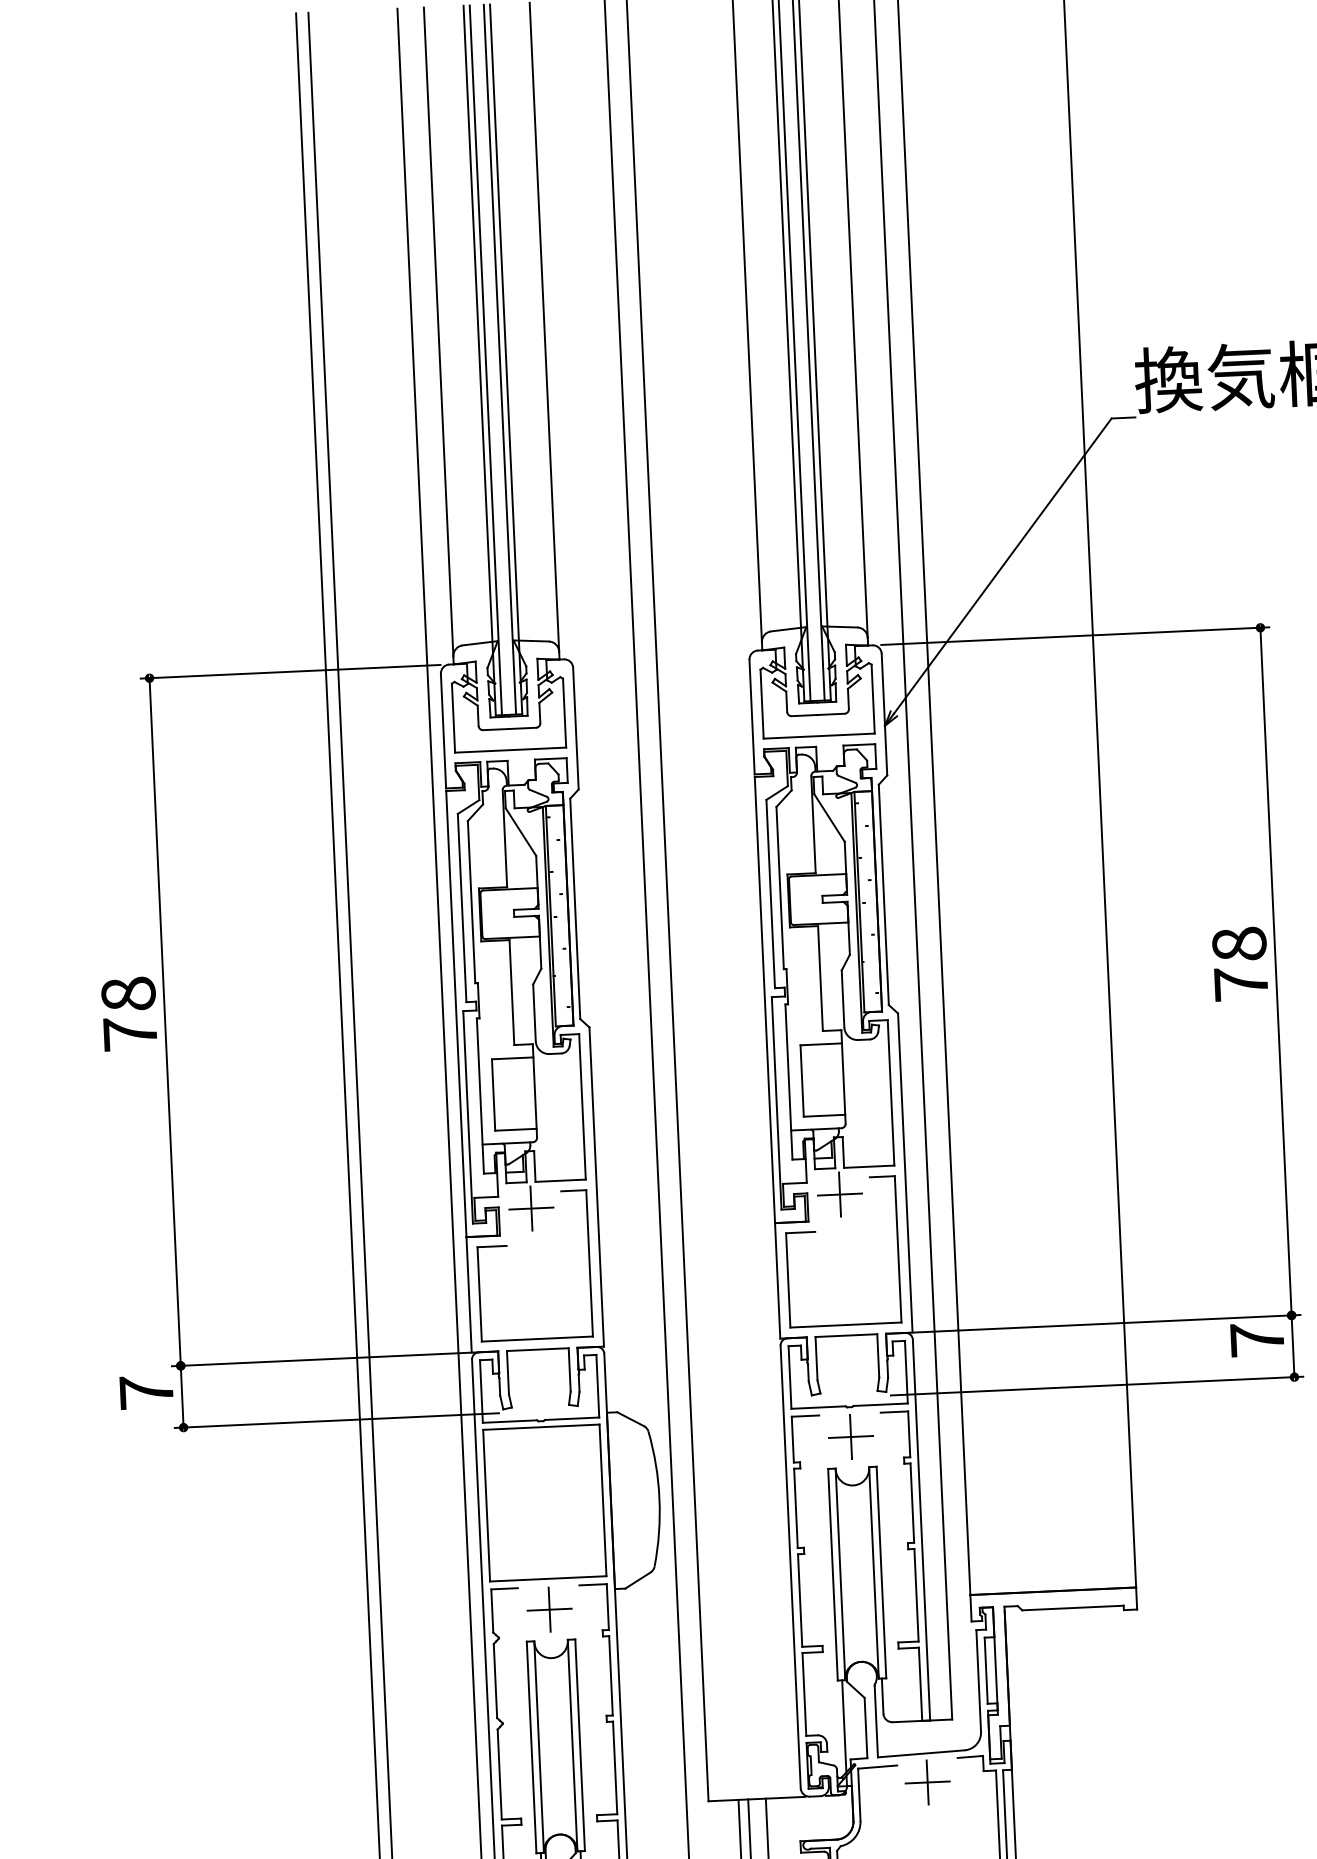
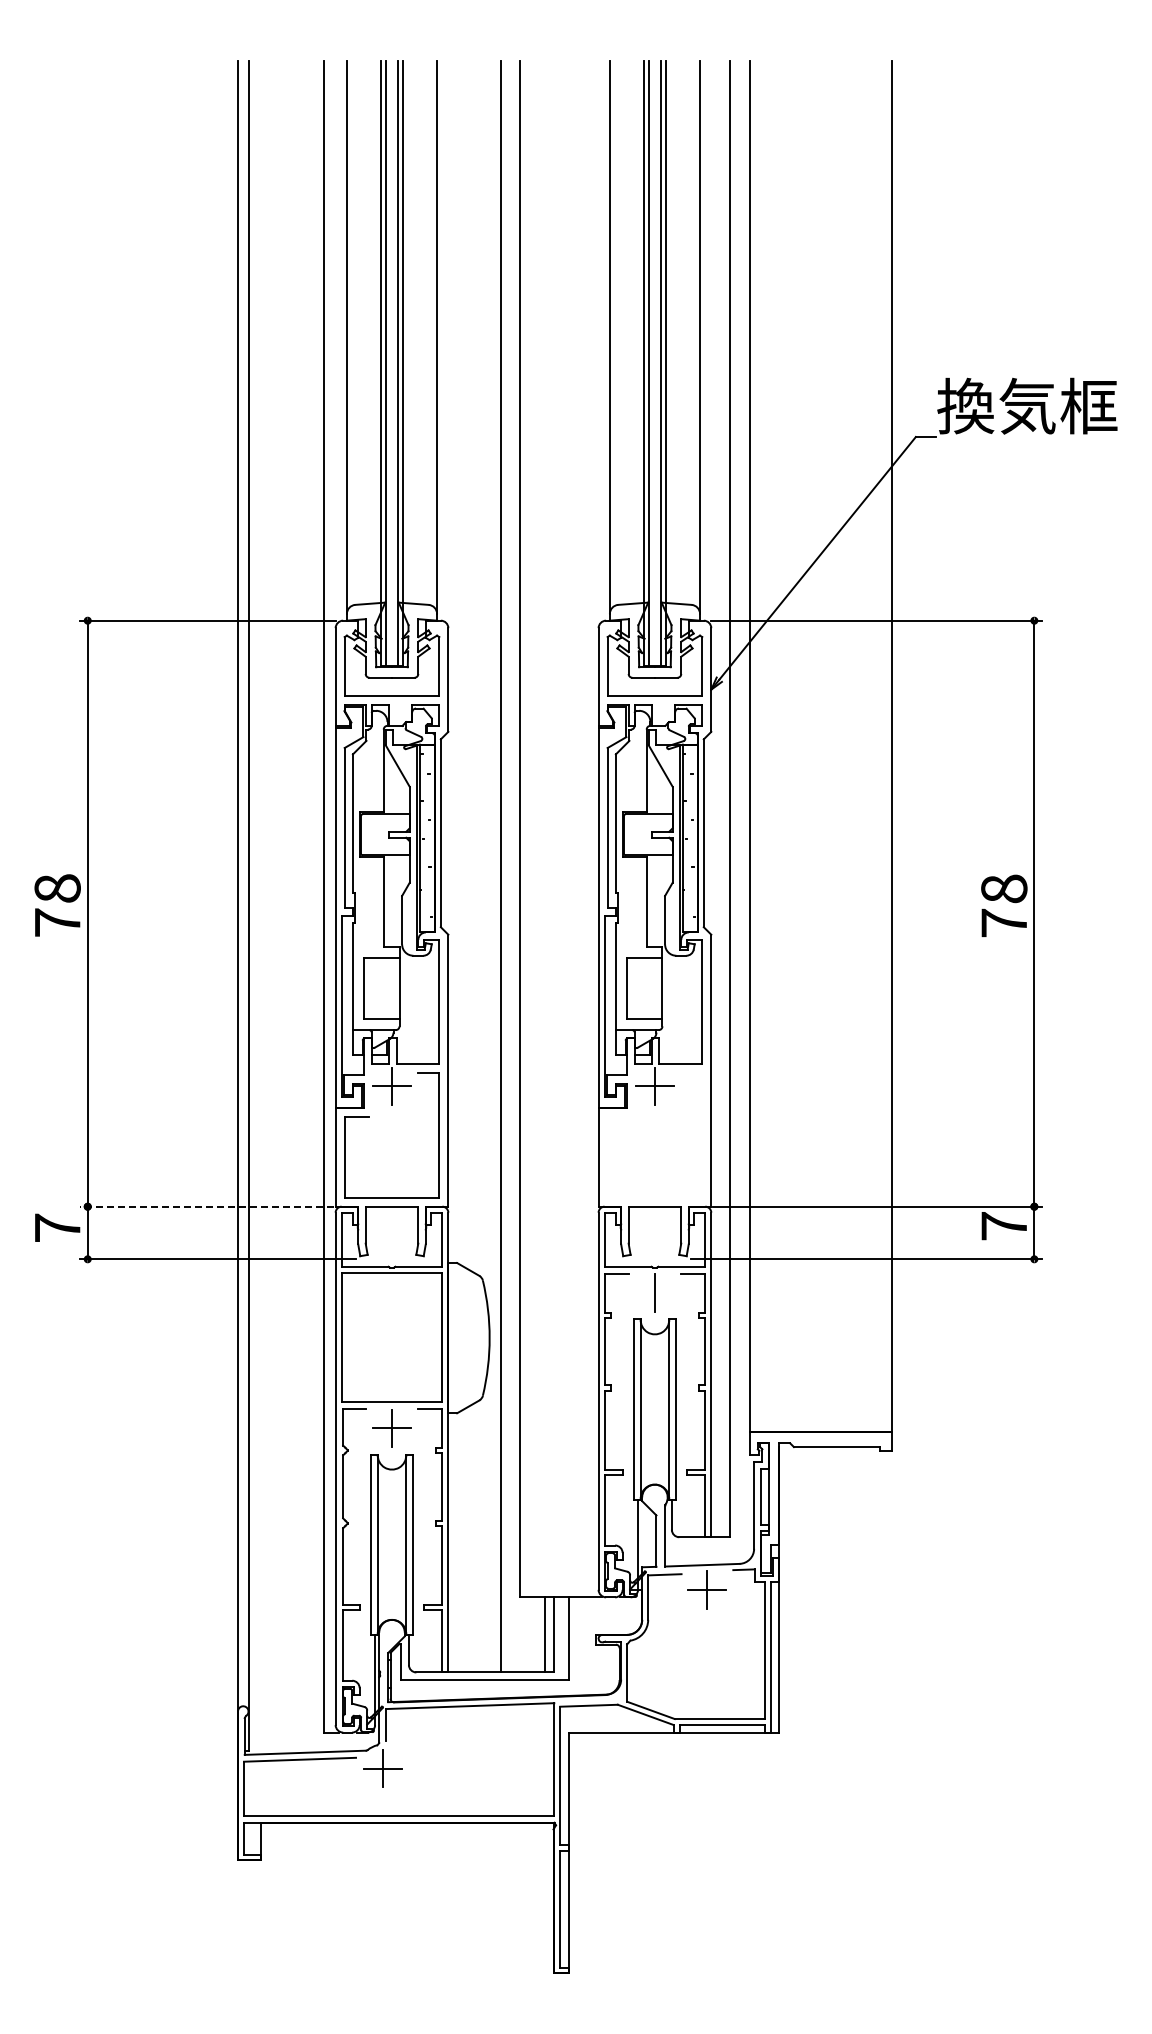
part: (815, 1232) -> (632, 1117), removed
line: (321, 1359) -> (207, 1206), solid -> dashed
line: (850, 1437) -> (654, 1293), removed

